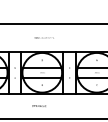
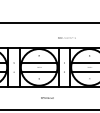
text: (43, 37) -> (66, 37), moved
text: (38, 105) -> (46, 97), moved

